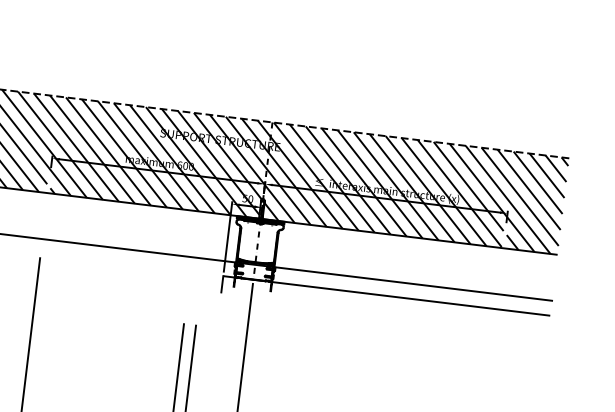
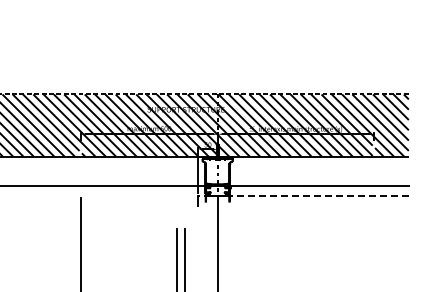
line: (386, 295) -> (303, 195), solid -> dashed

